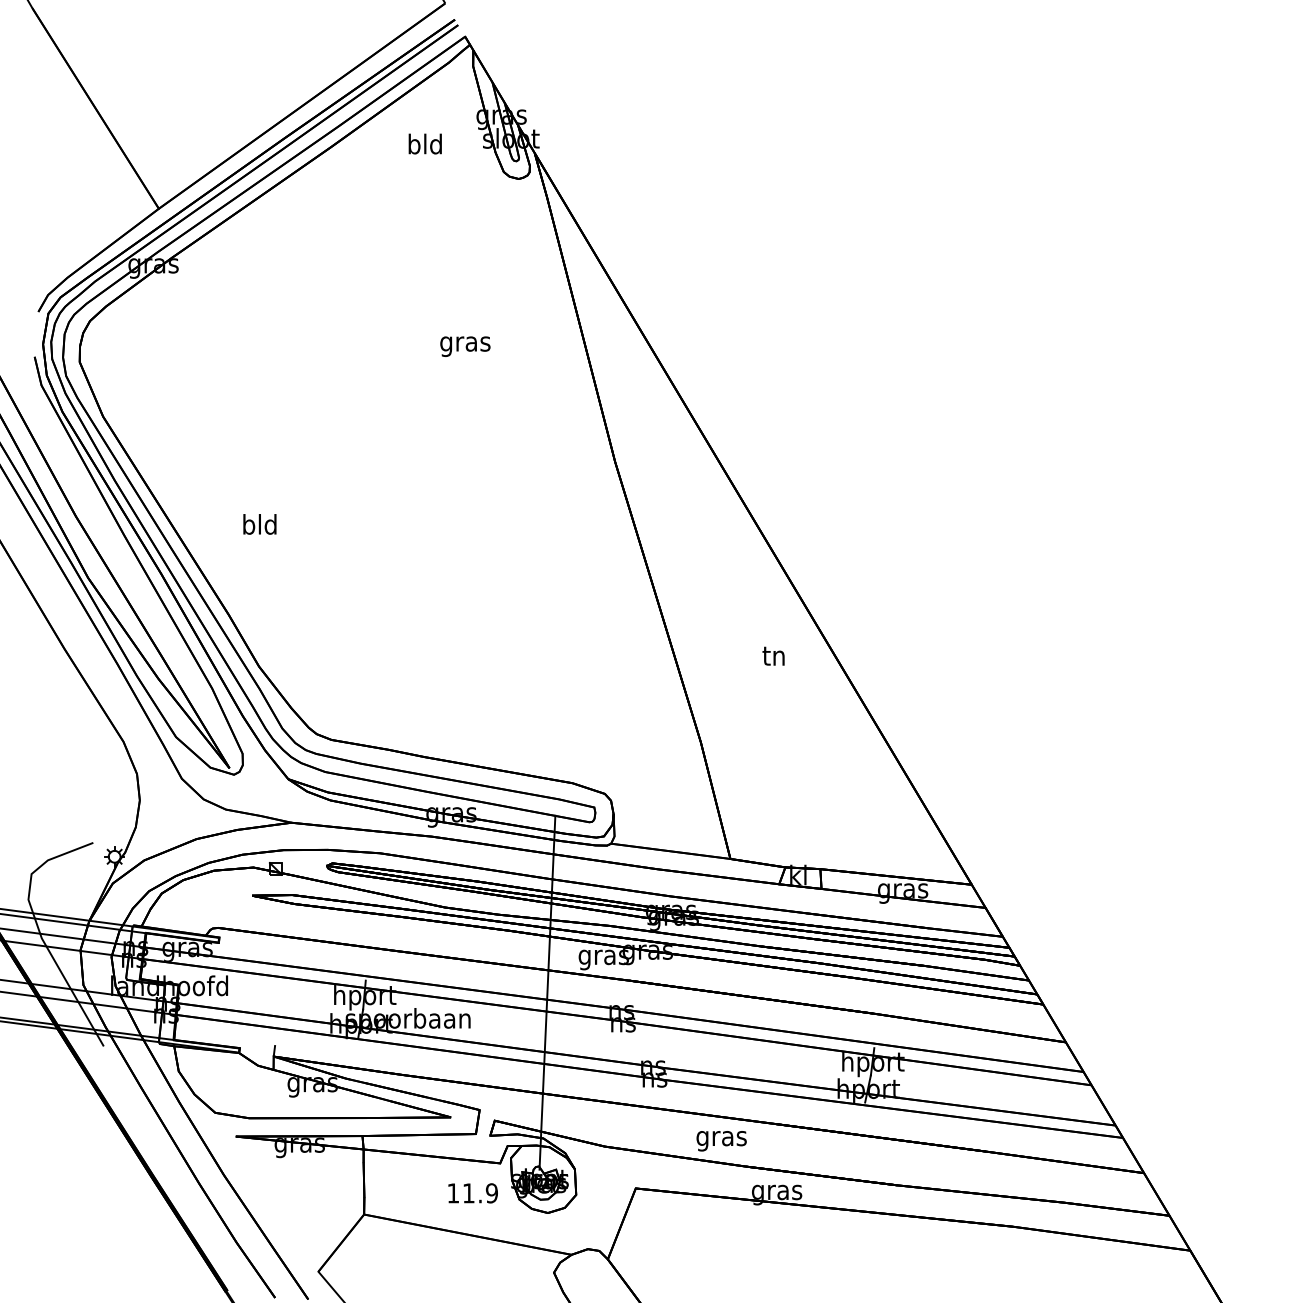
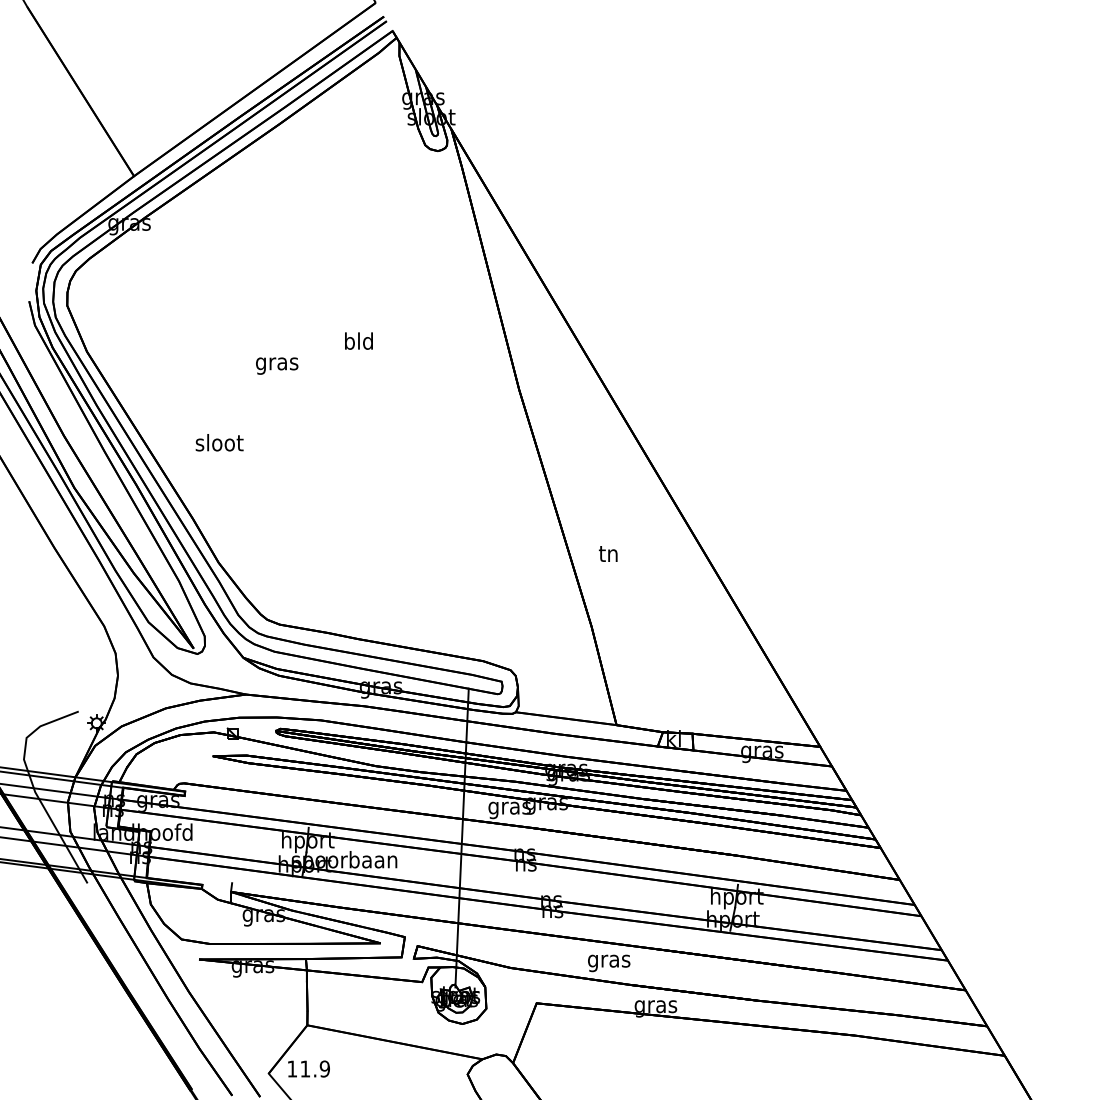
text: (424, 143) -> (358, 340), moved
text: (465, 346) -> (277, 365), moved
text: (260, 524) -> (219, 442), bld -> sloot
text: (773, 655) -> (608, 553), moved
text: (472, 1193) -> (308, 1069), moved

